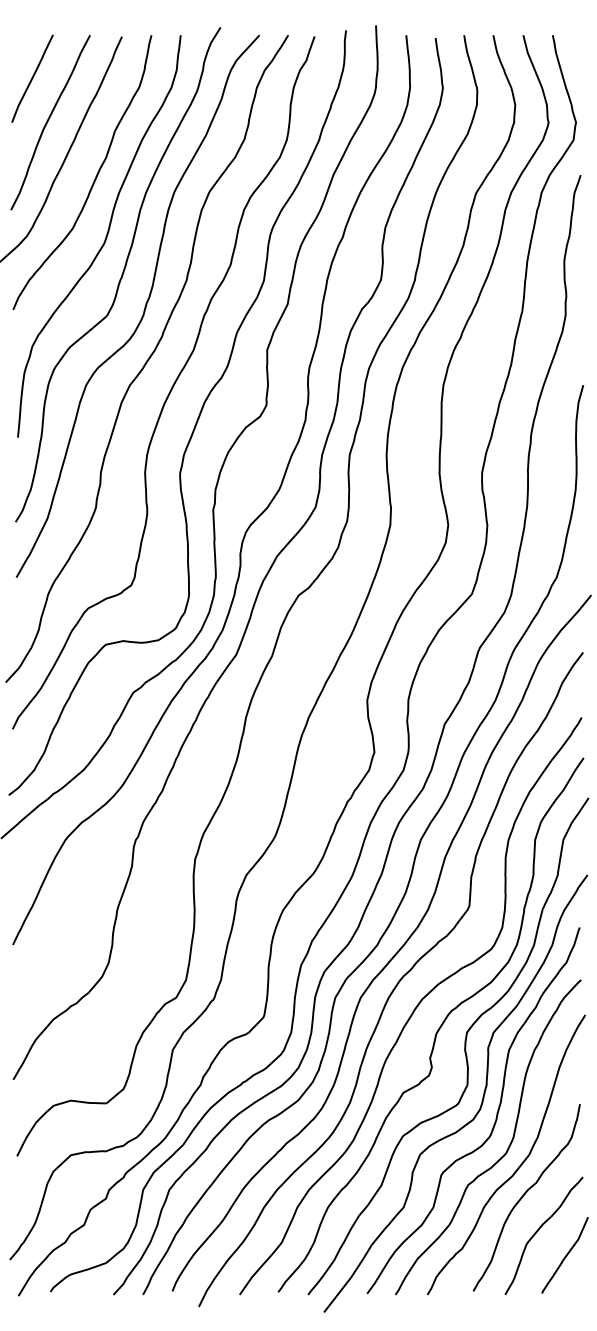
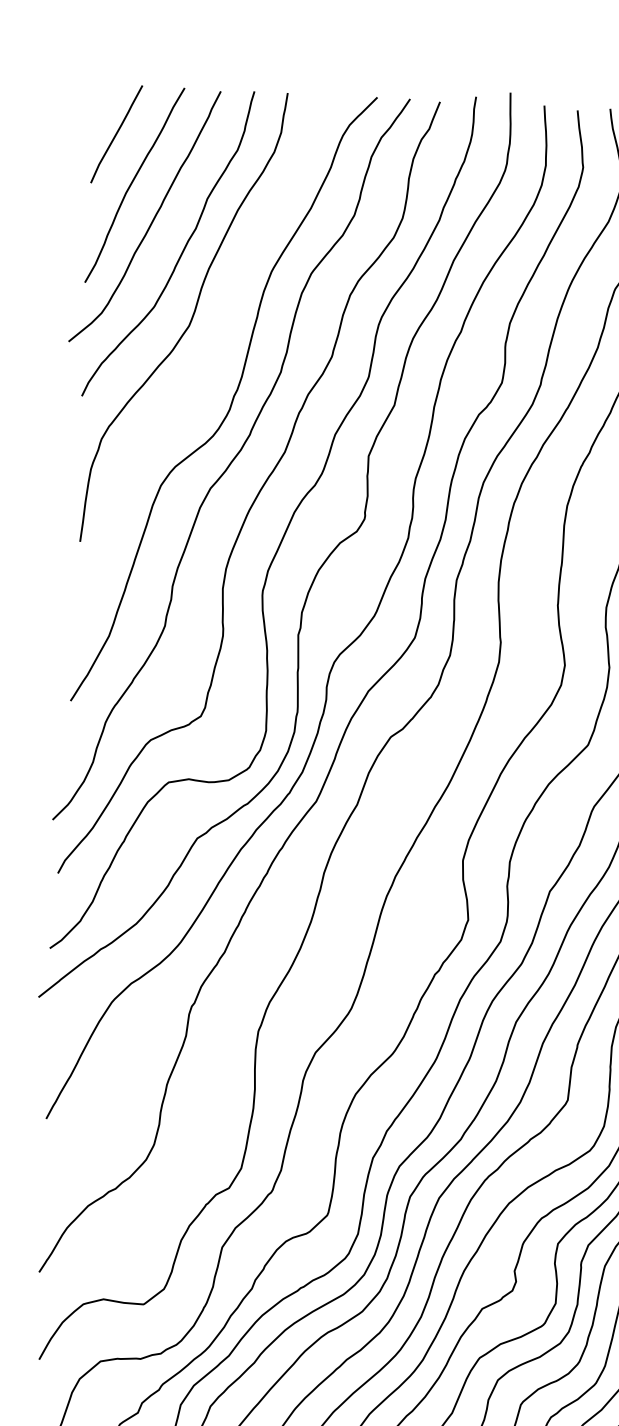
curve: (121, 274) -> (207, 362), removed

